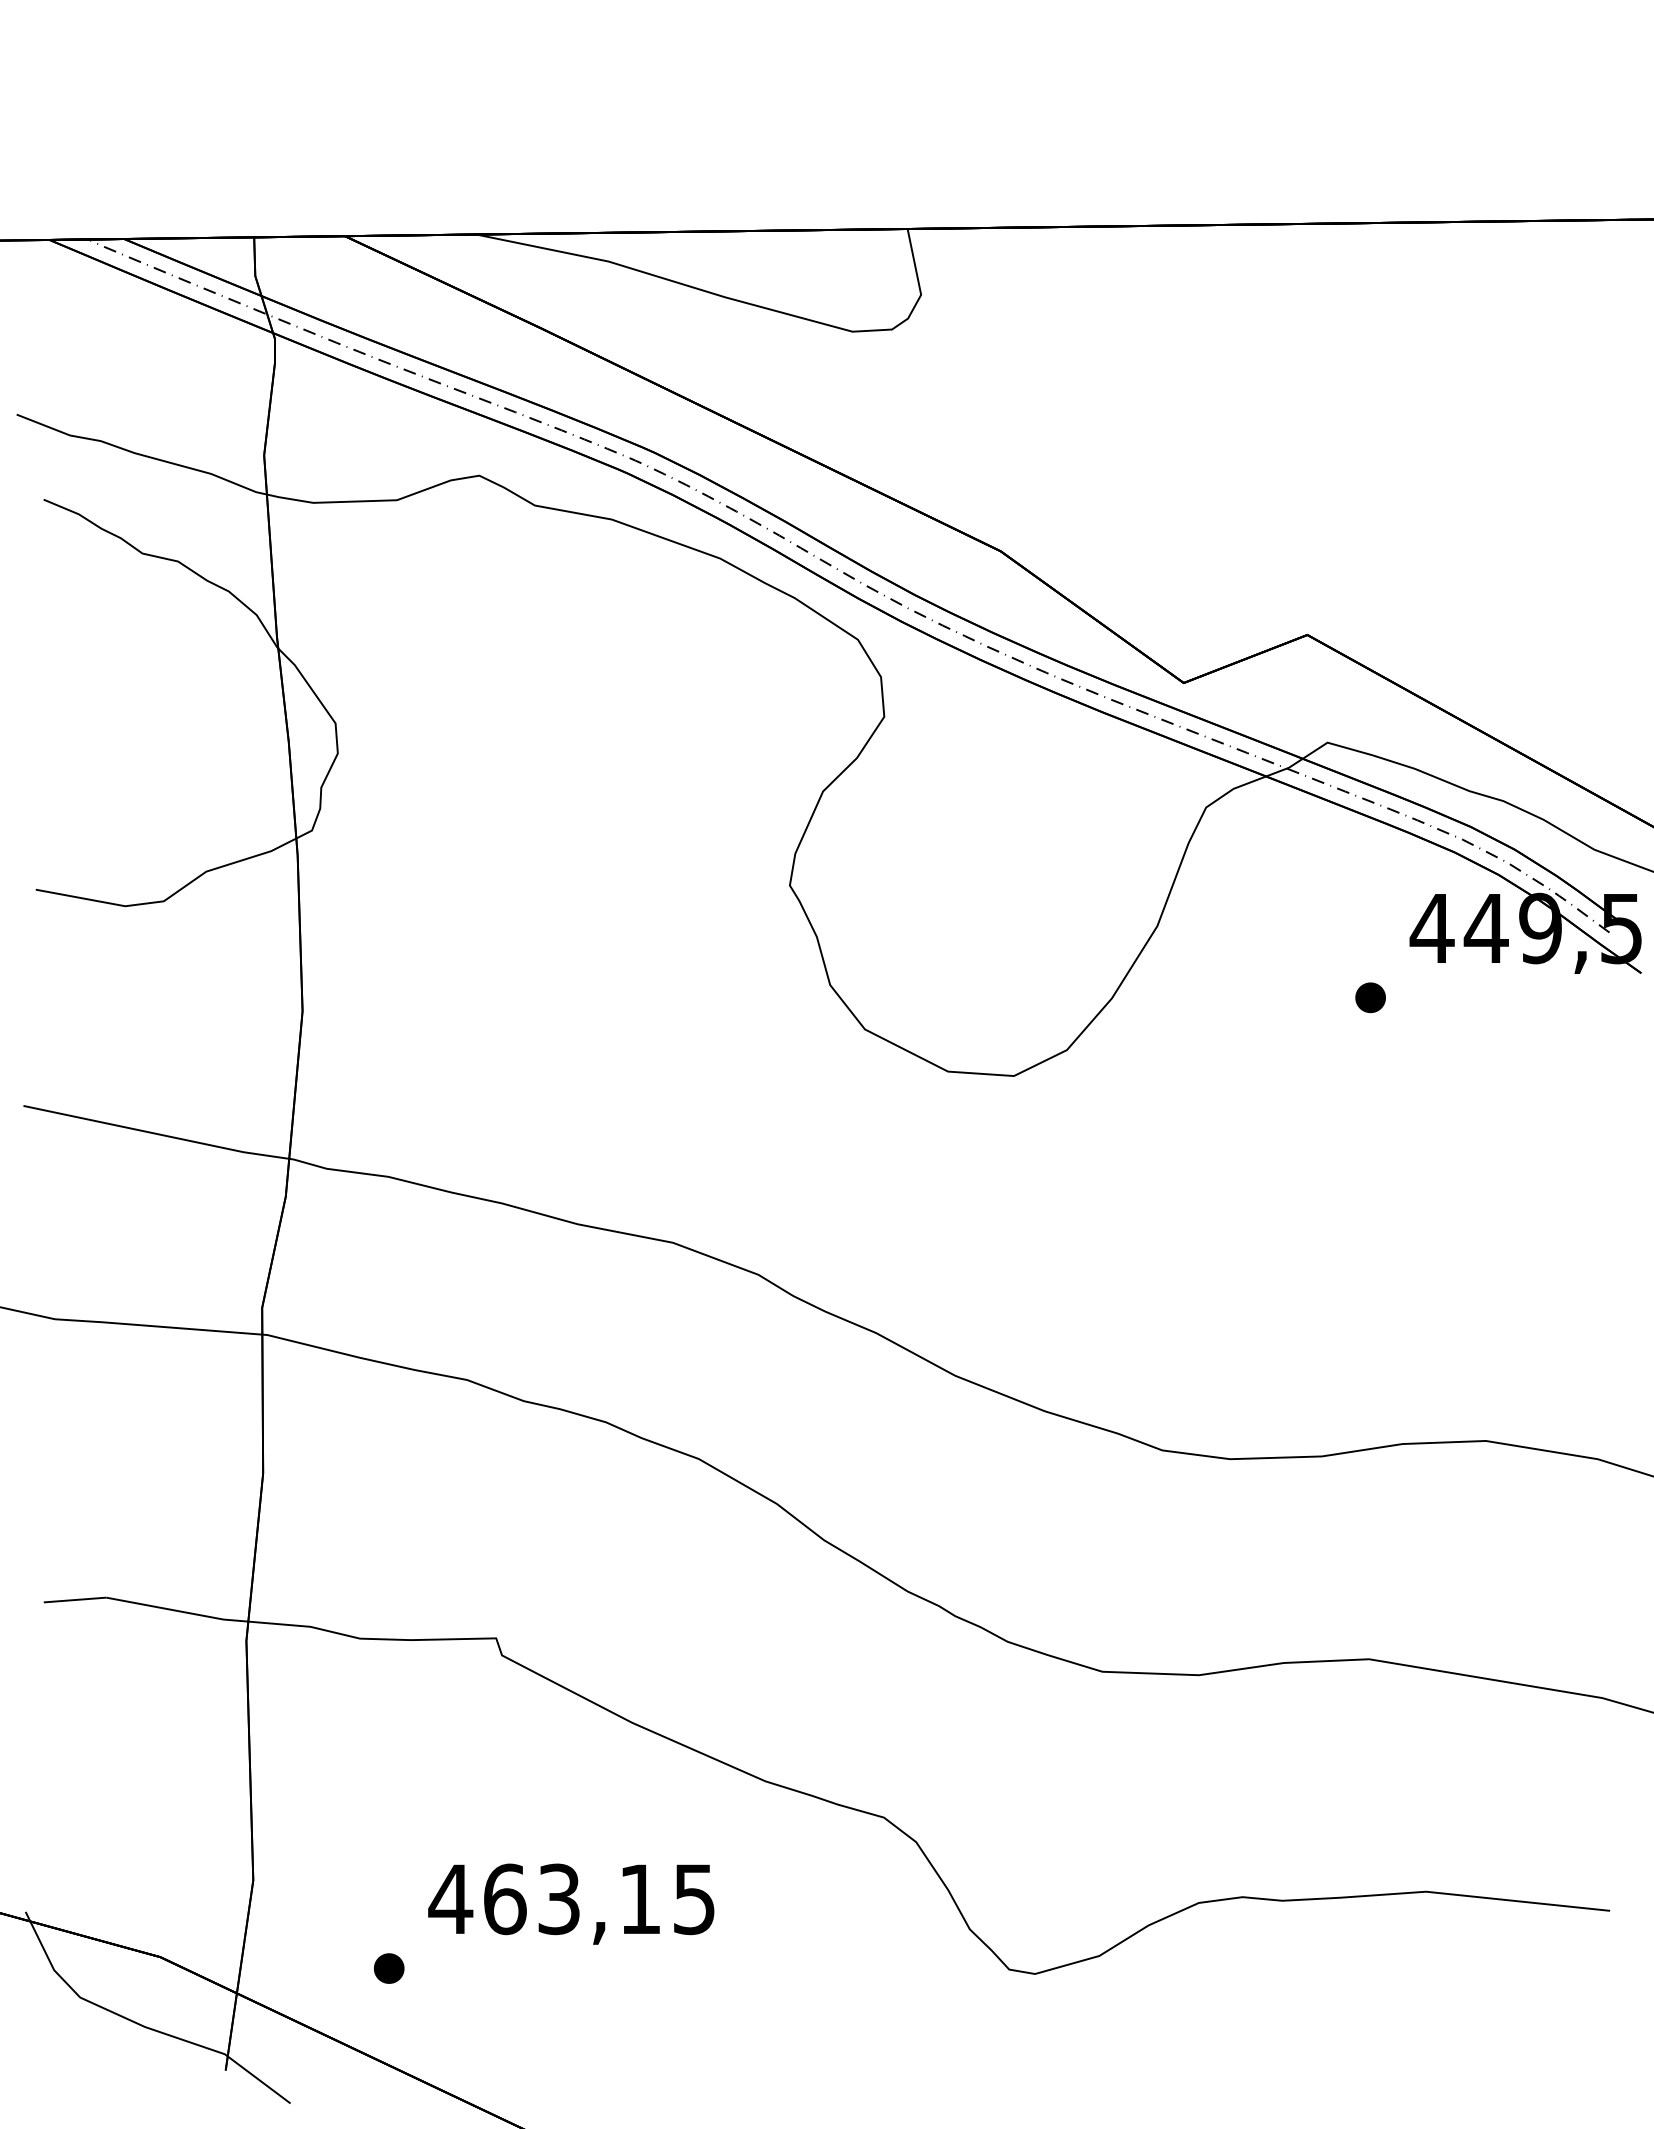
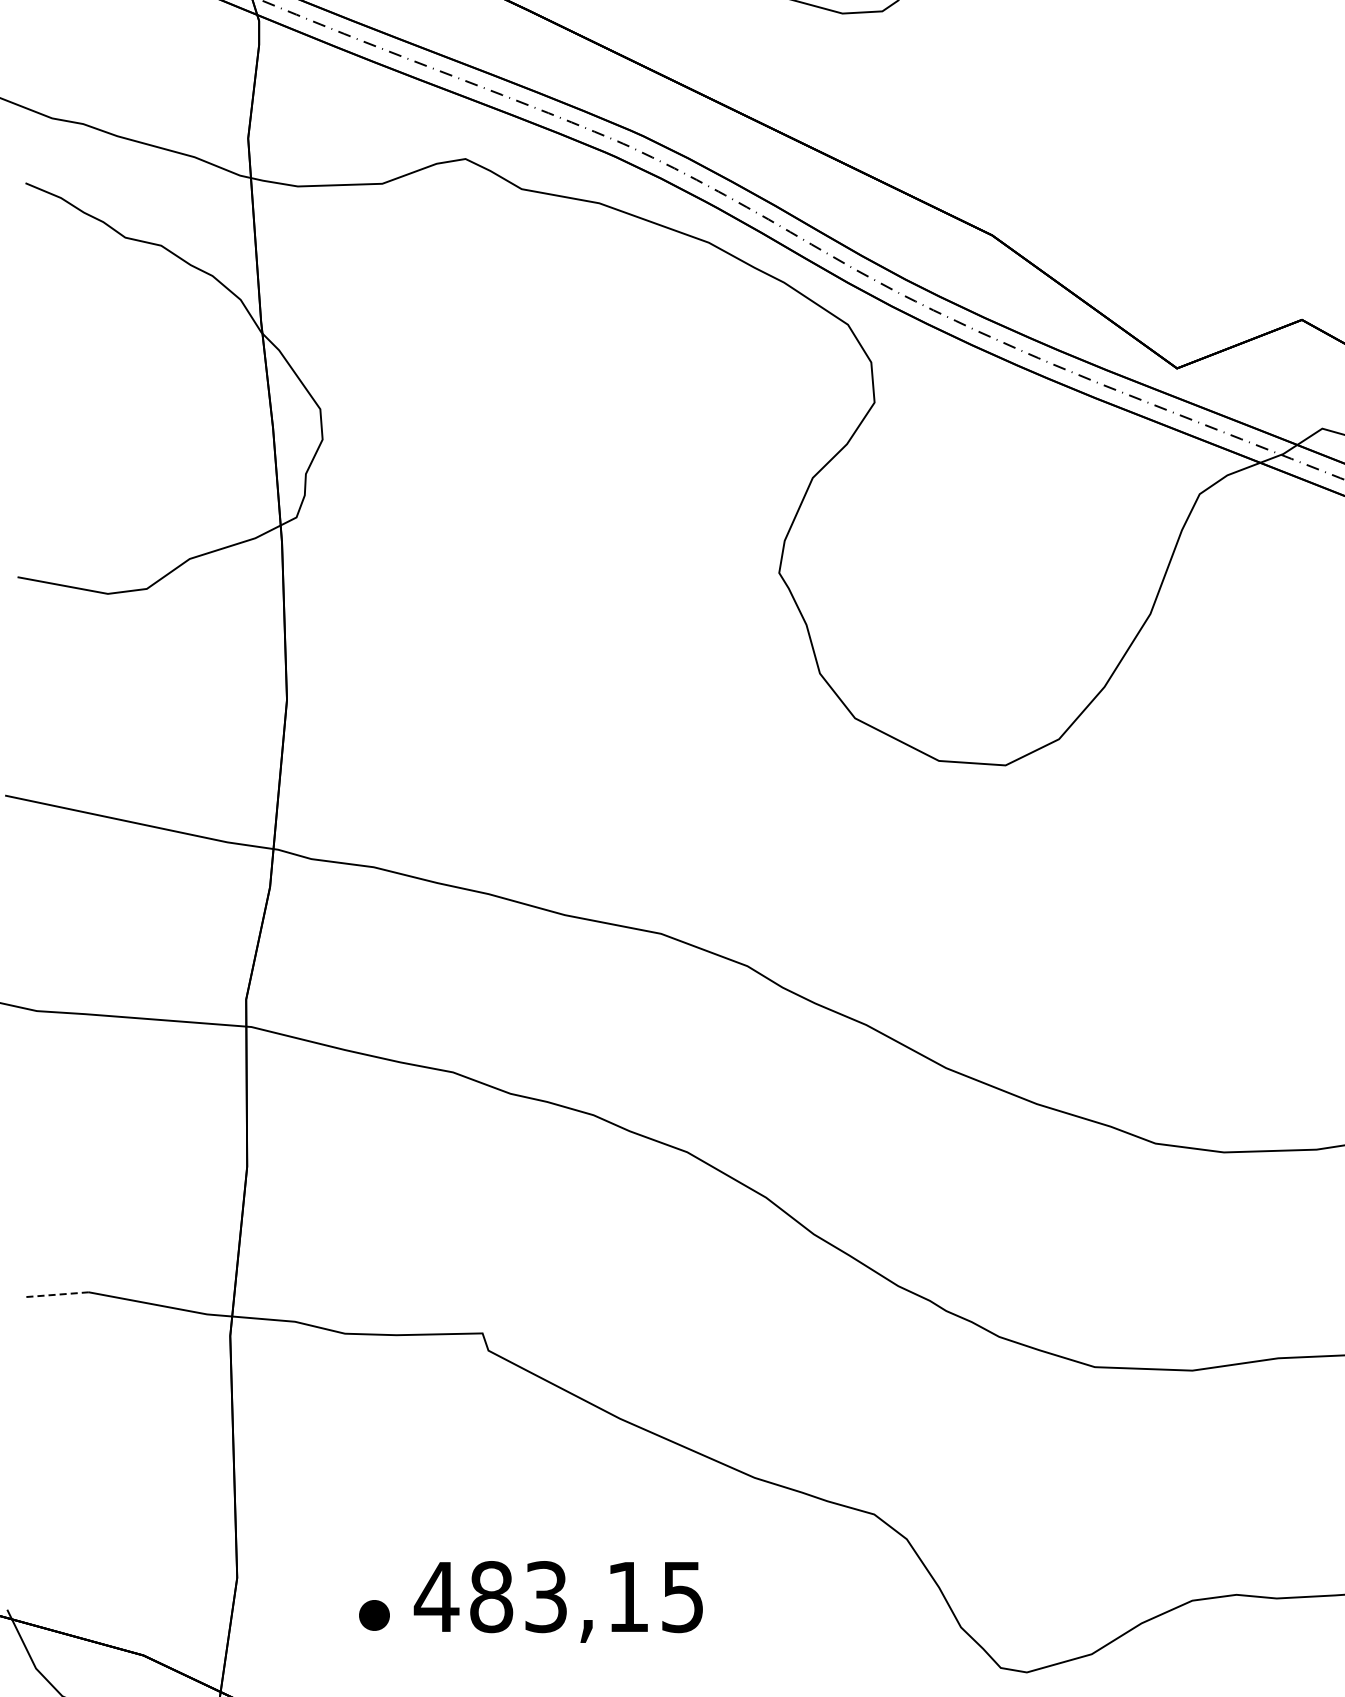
line: (74, 1600) -> (56, 1295), solid -> dashed
text: (505, 1898) -> (491, 1596), 463,15 -> 483,15
part: (389, 1968) -> (374, 1615), moved

